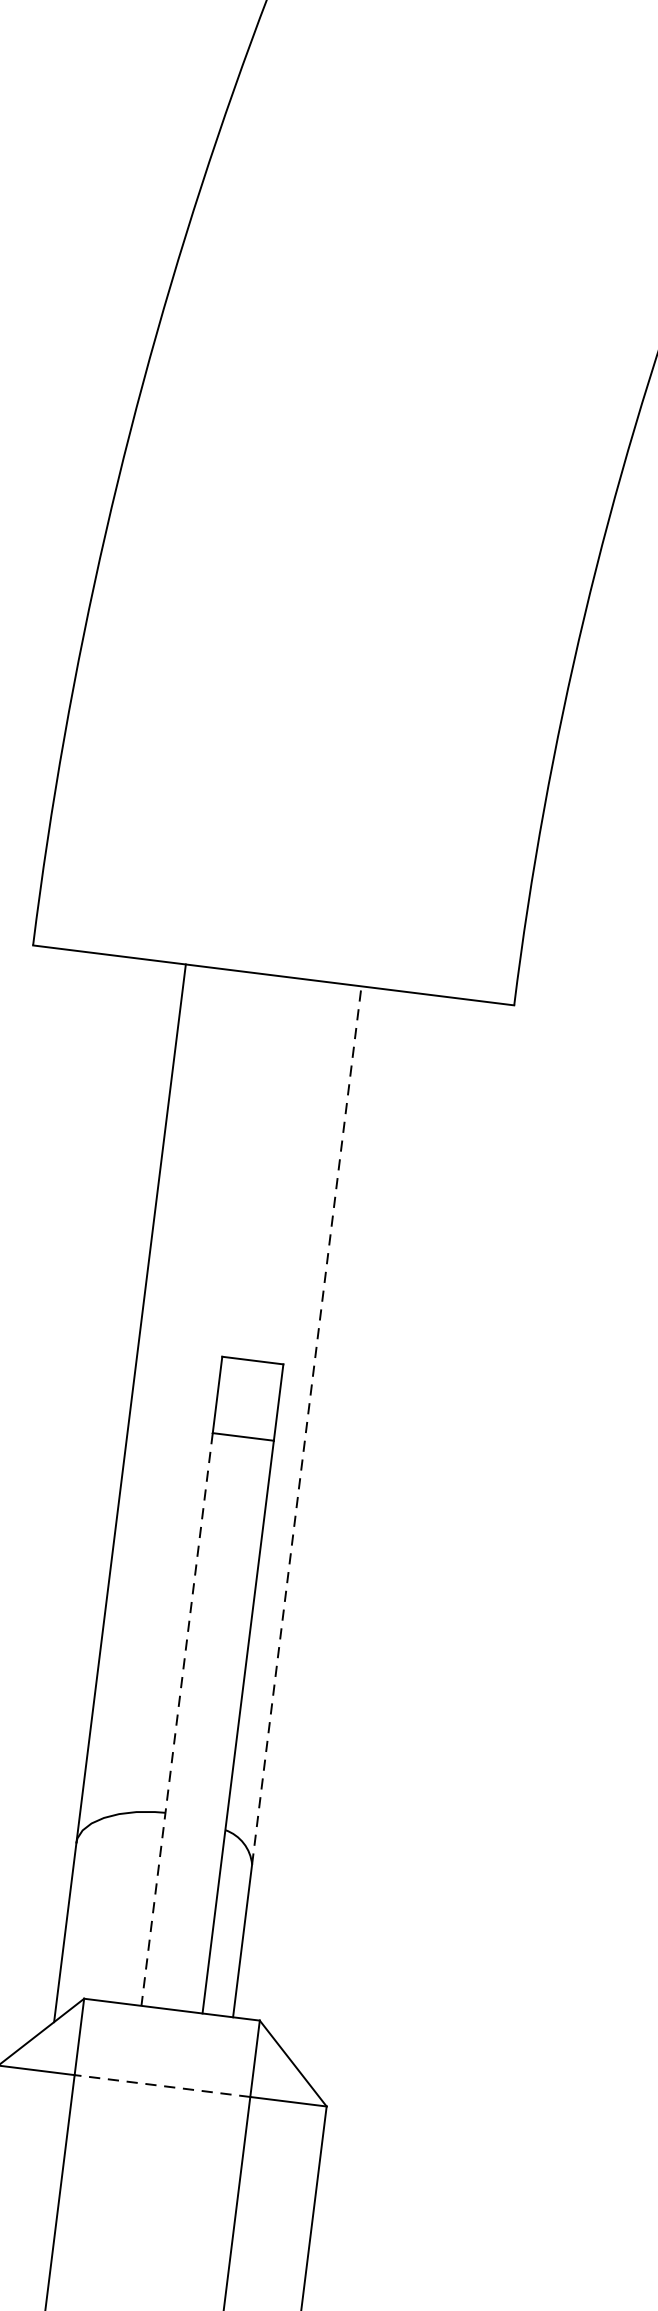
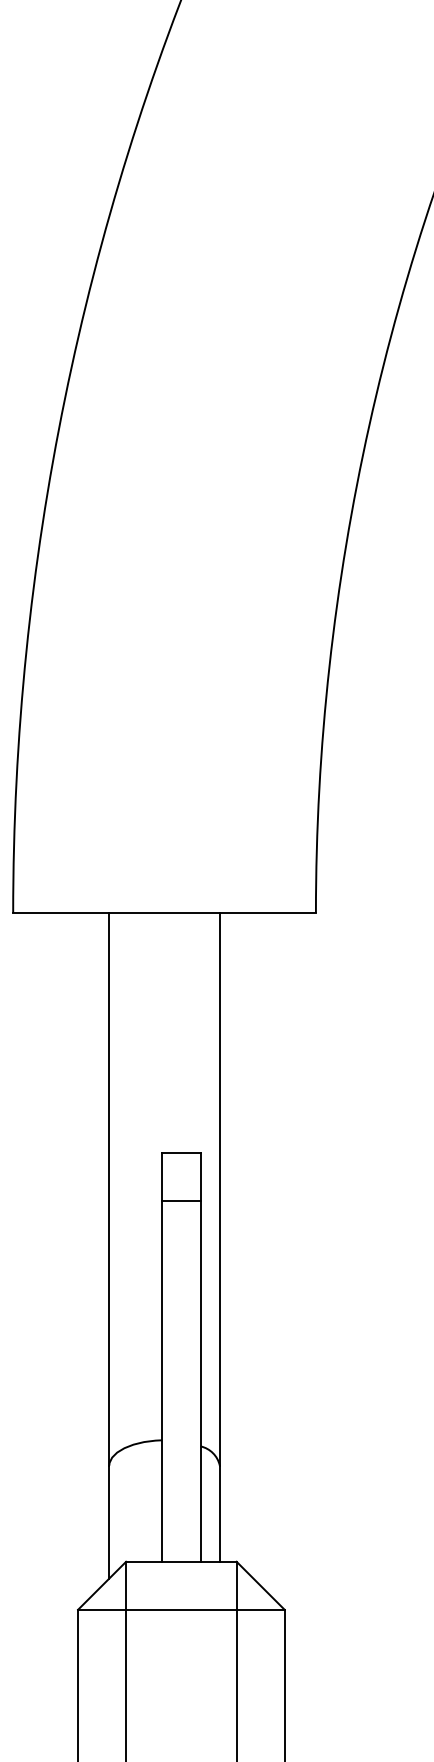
line: (306, 1424) -> (219, 1188), dashed -> solid
line: (177, 1721) -> (162, 1382), dashed -> solid
line: (161, 2085) -> (180, 1609), dashed -> solid

